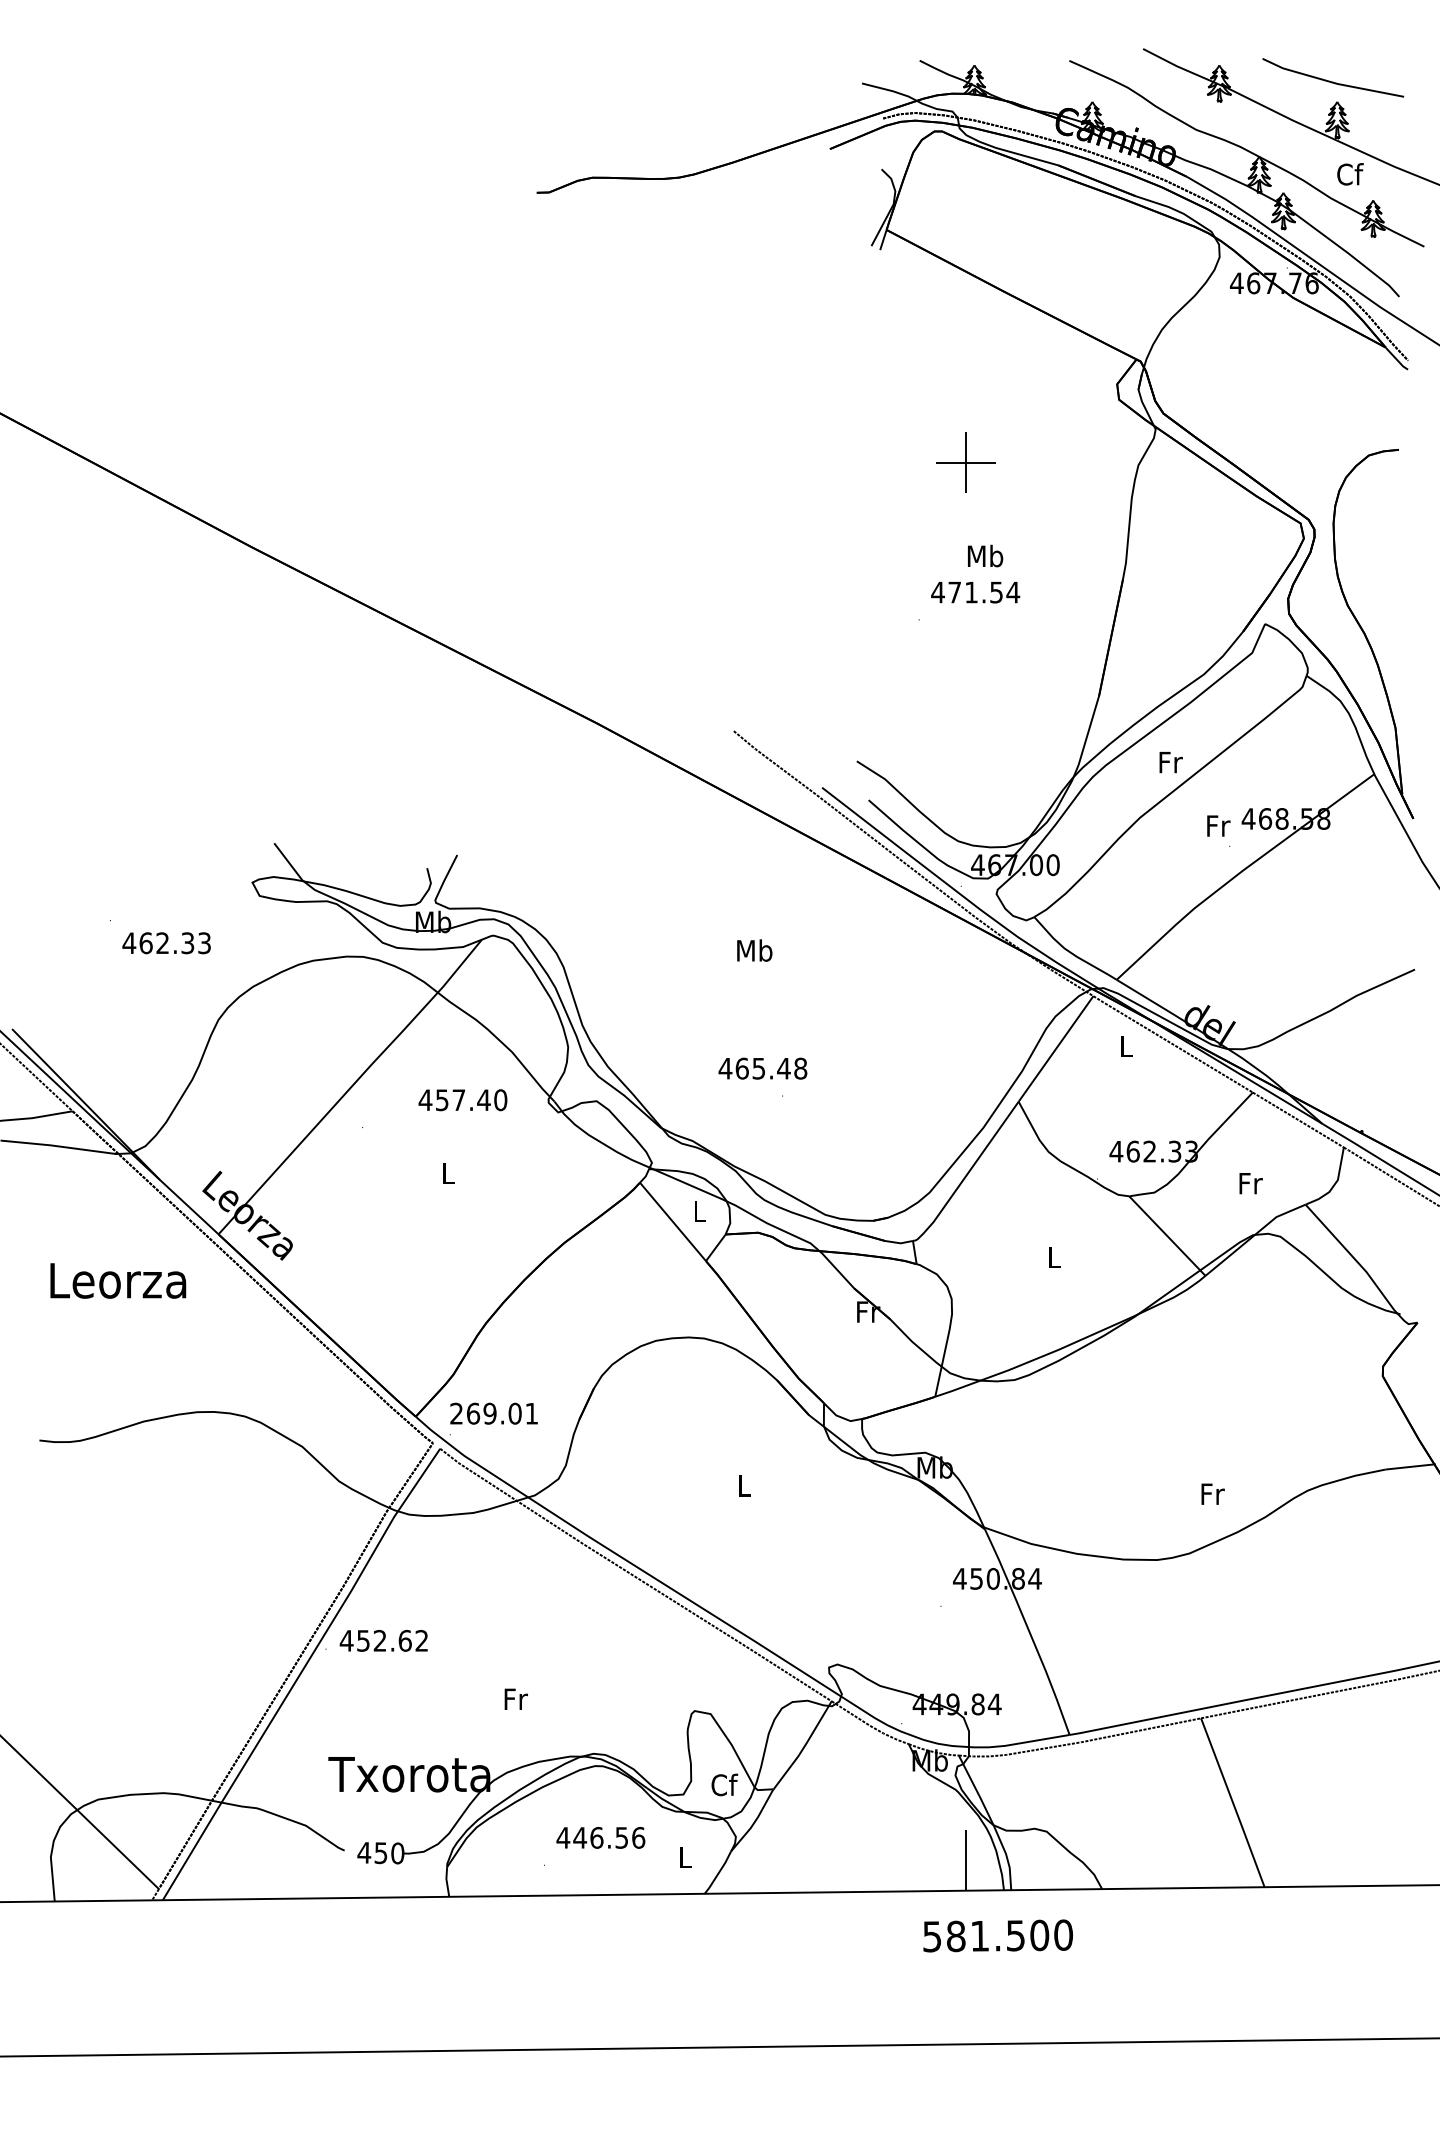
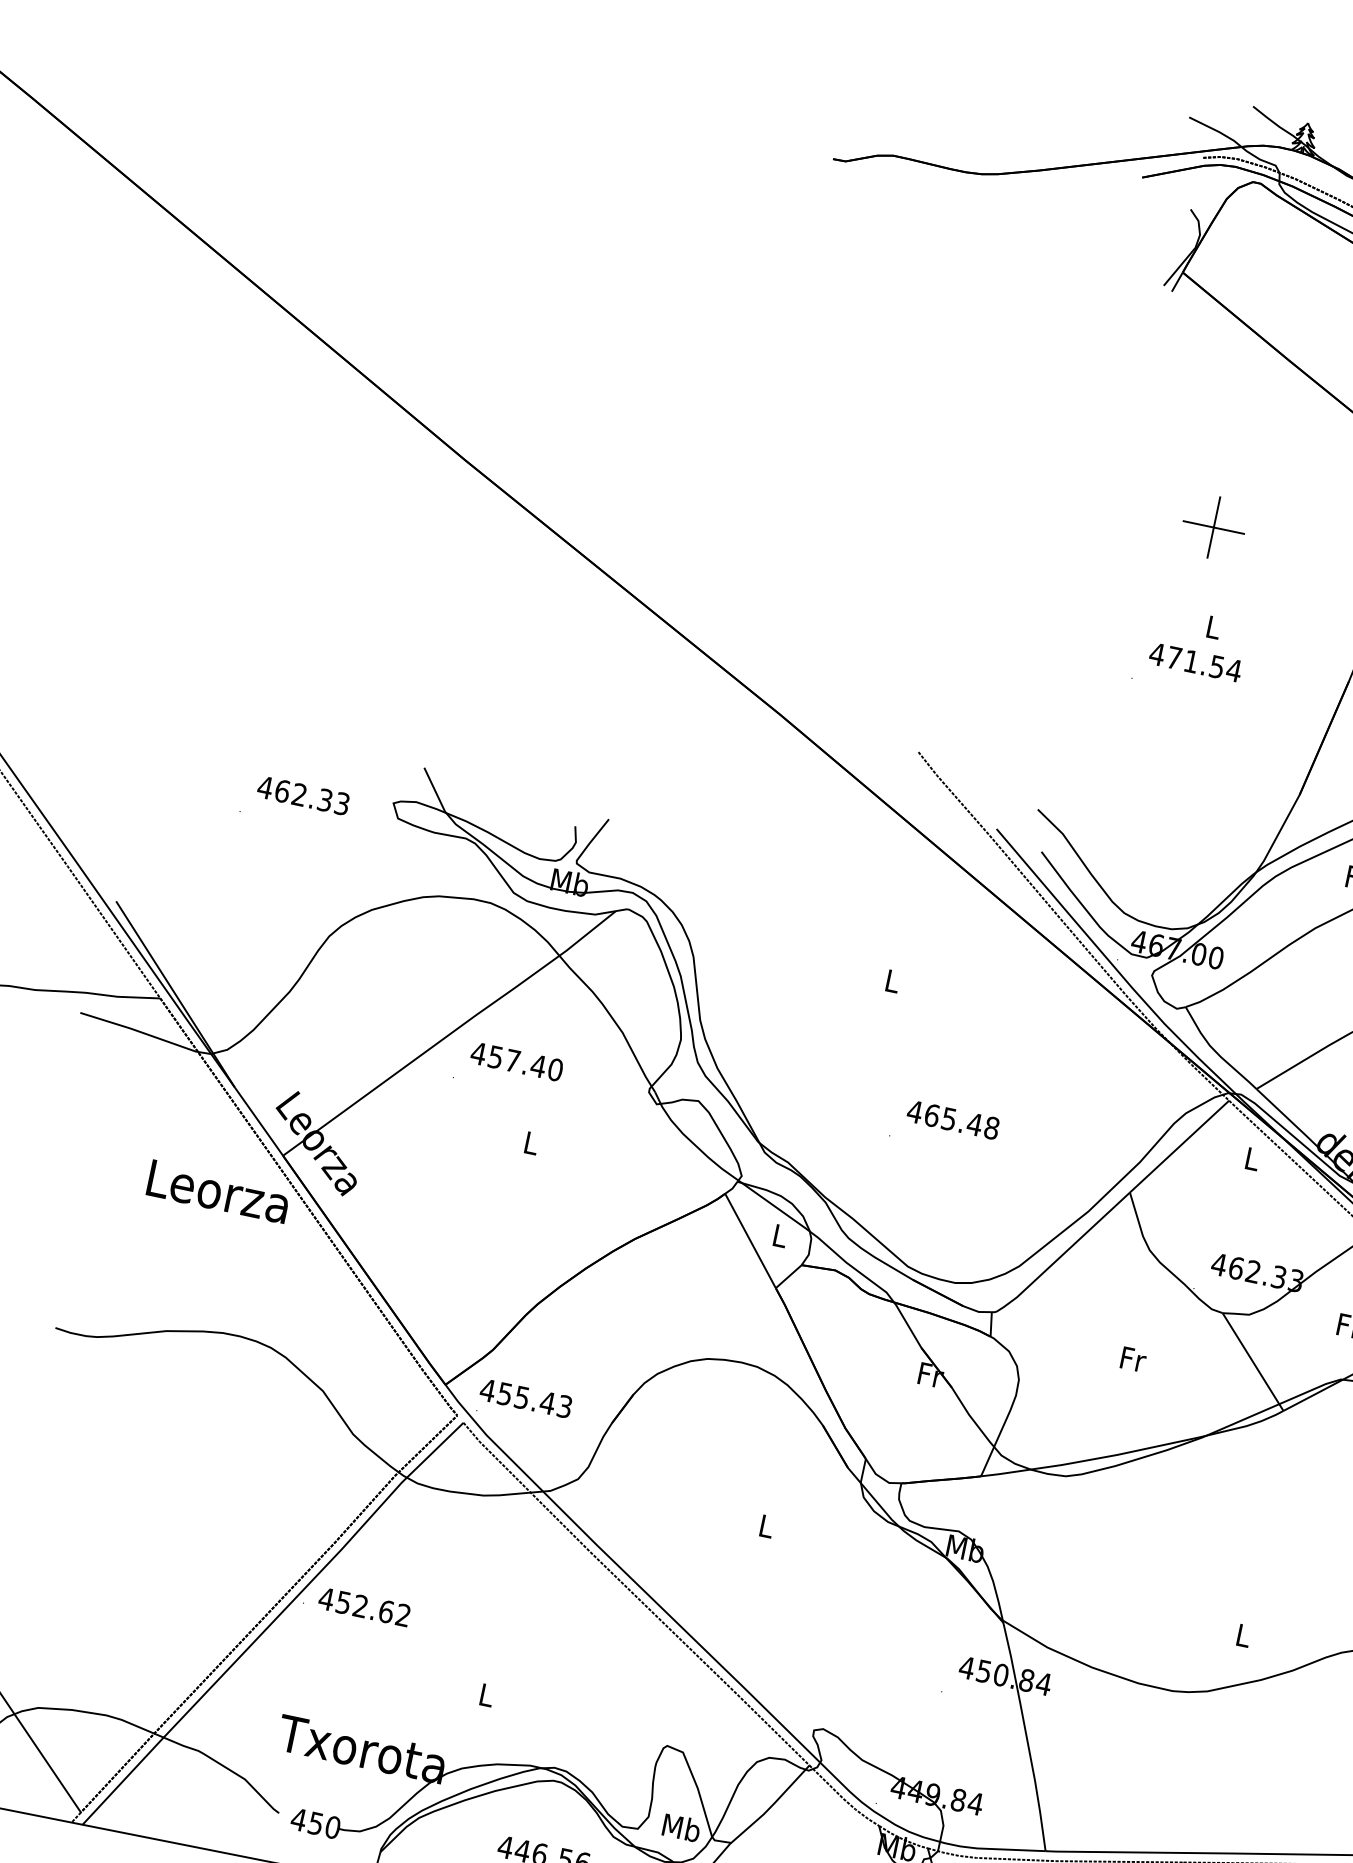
text: (985, 555) -> (1213, 626), Mb -> L
text: (166, 943) -> (303, 795), moved
text: (754, 950) -> (892, 980), Mb -> L
text: (762, 1068) -> (952, 1119), moved
text: (462, 1100) -> (516, 1061), moved
text: (1054, 1256) -> (1133, 1358), L -> Fr
text: (118, 1280) -> (218, 1191), moved
text: (493, 1413) -> (525, 1398), 269.01 -> 455.43
text: (1212, 1493) -> (1243, 1635), Fr -> L
text: (515, 1698) -> (486, 1694), Fr -> L
text: (723, 1784) -> (680, 1827), Cf -> Mb

